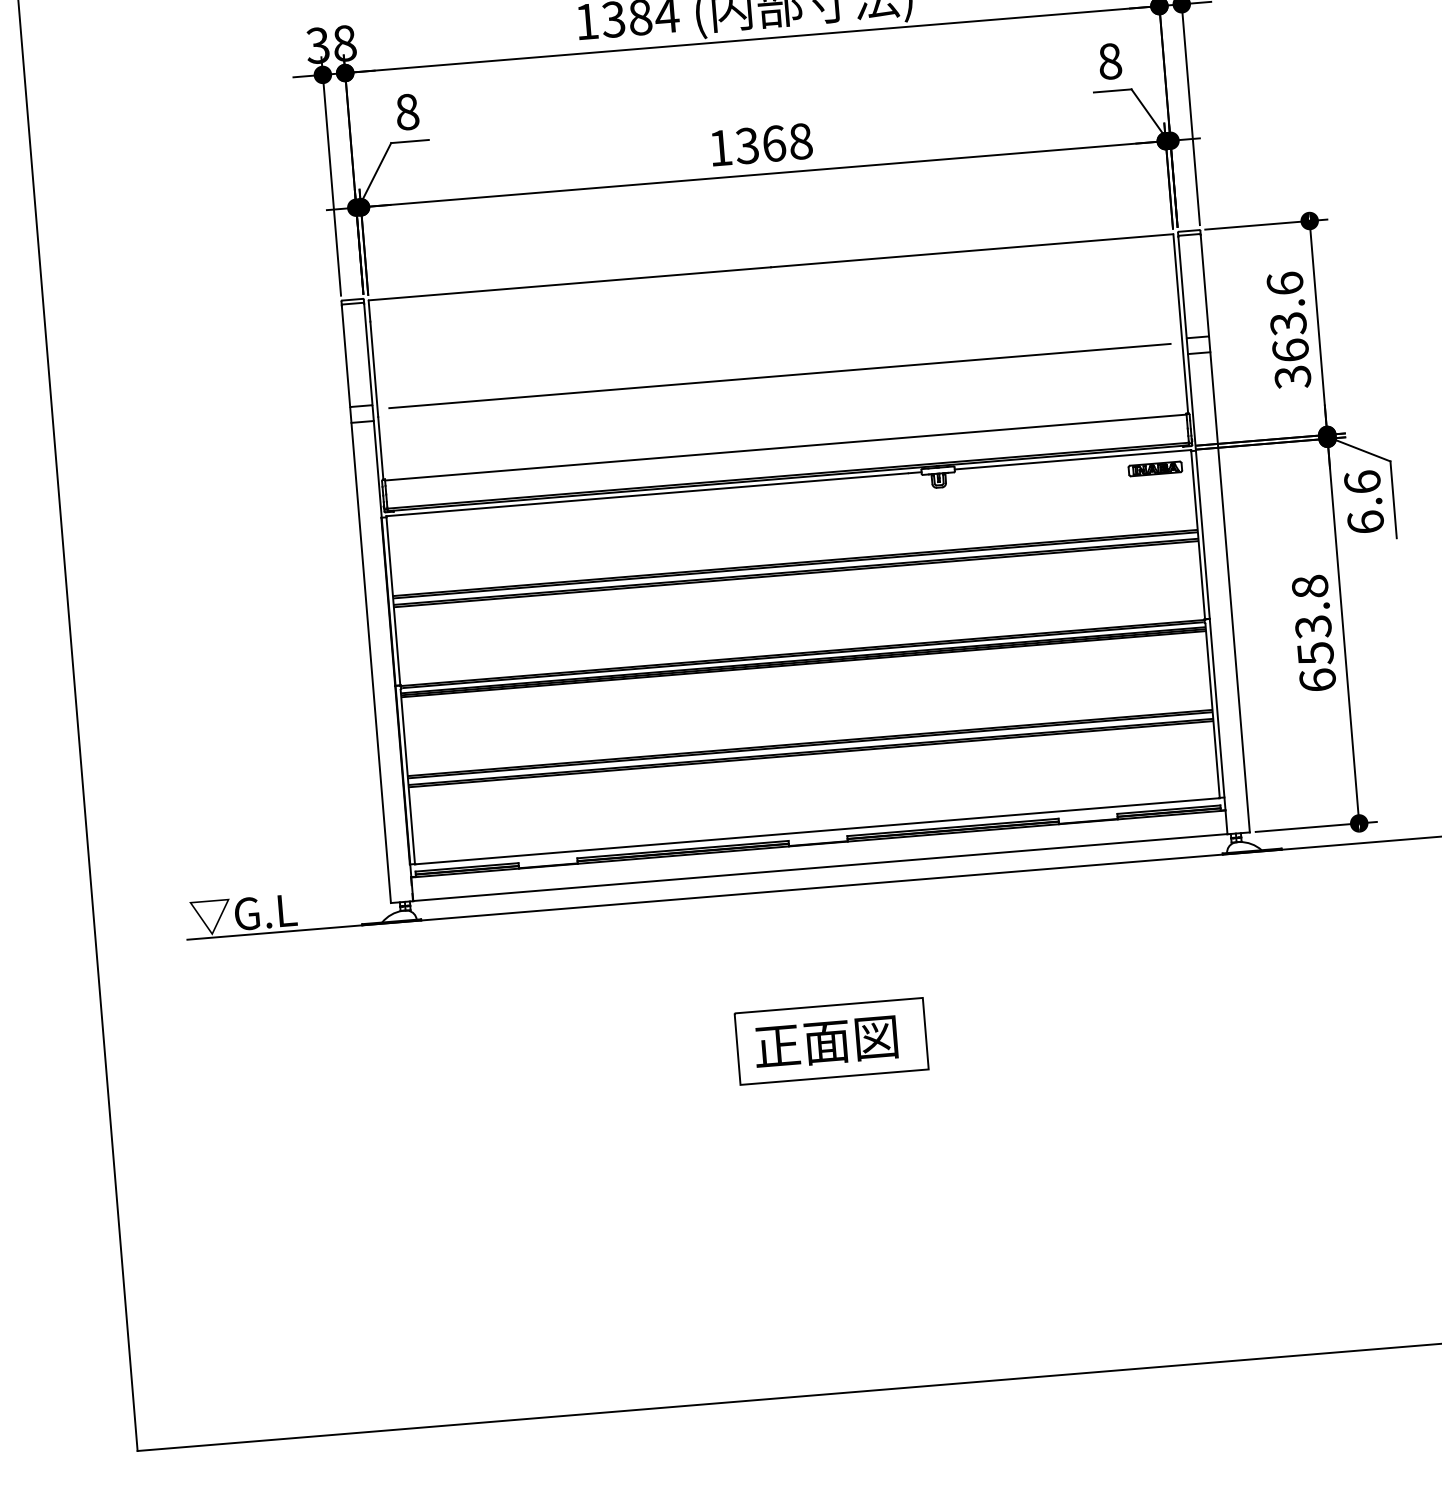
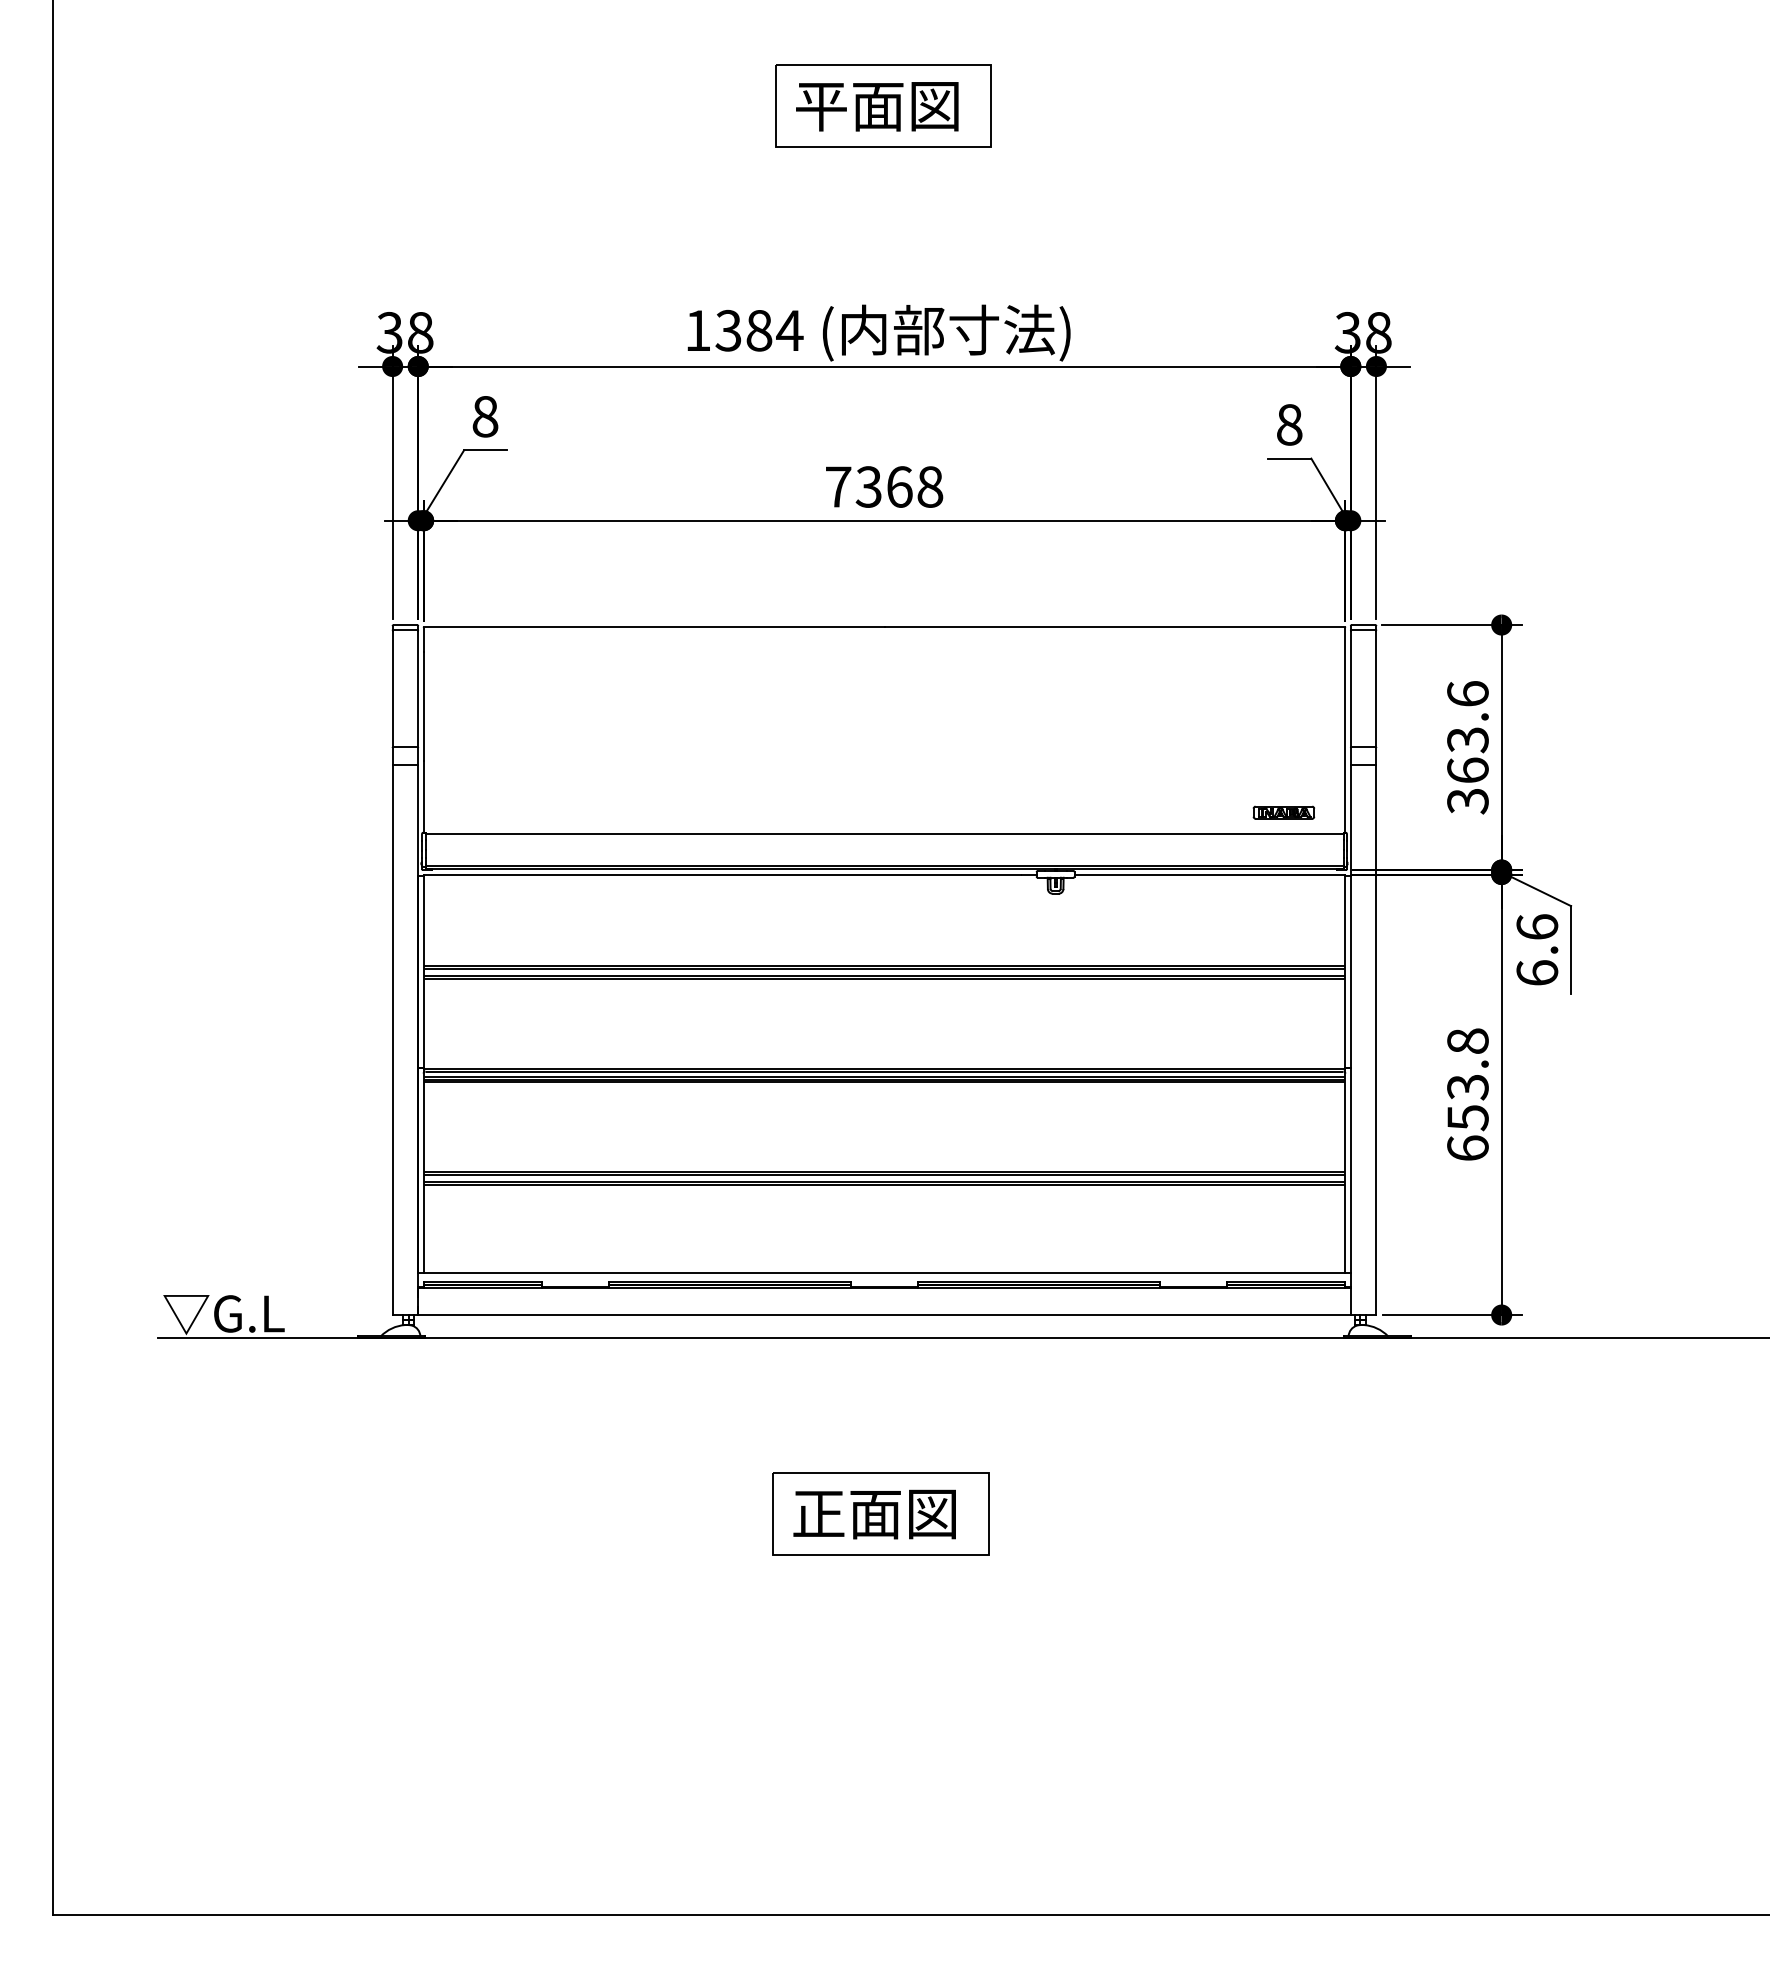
text: (720, 147) -> (838, 486), 1368 -> 7368
line: (779, 375) -> (884, 751), removed
part: (1154, 468) -> (1283, 812), moved

